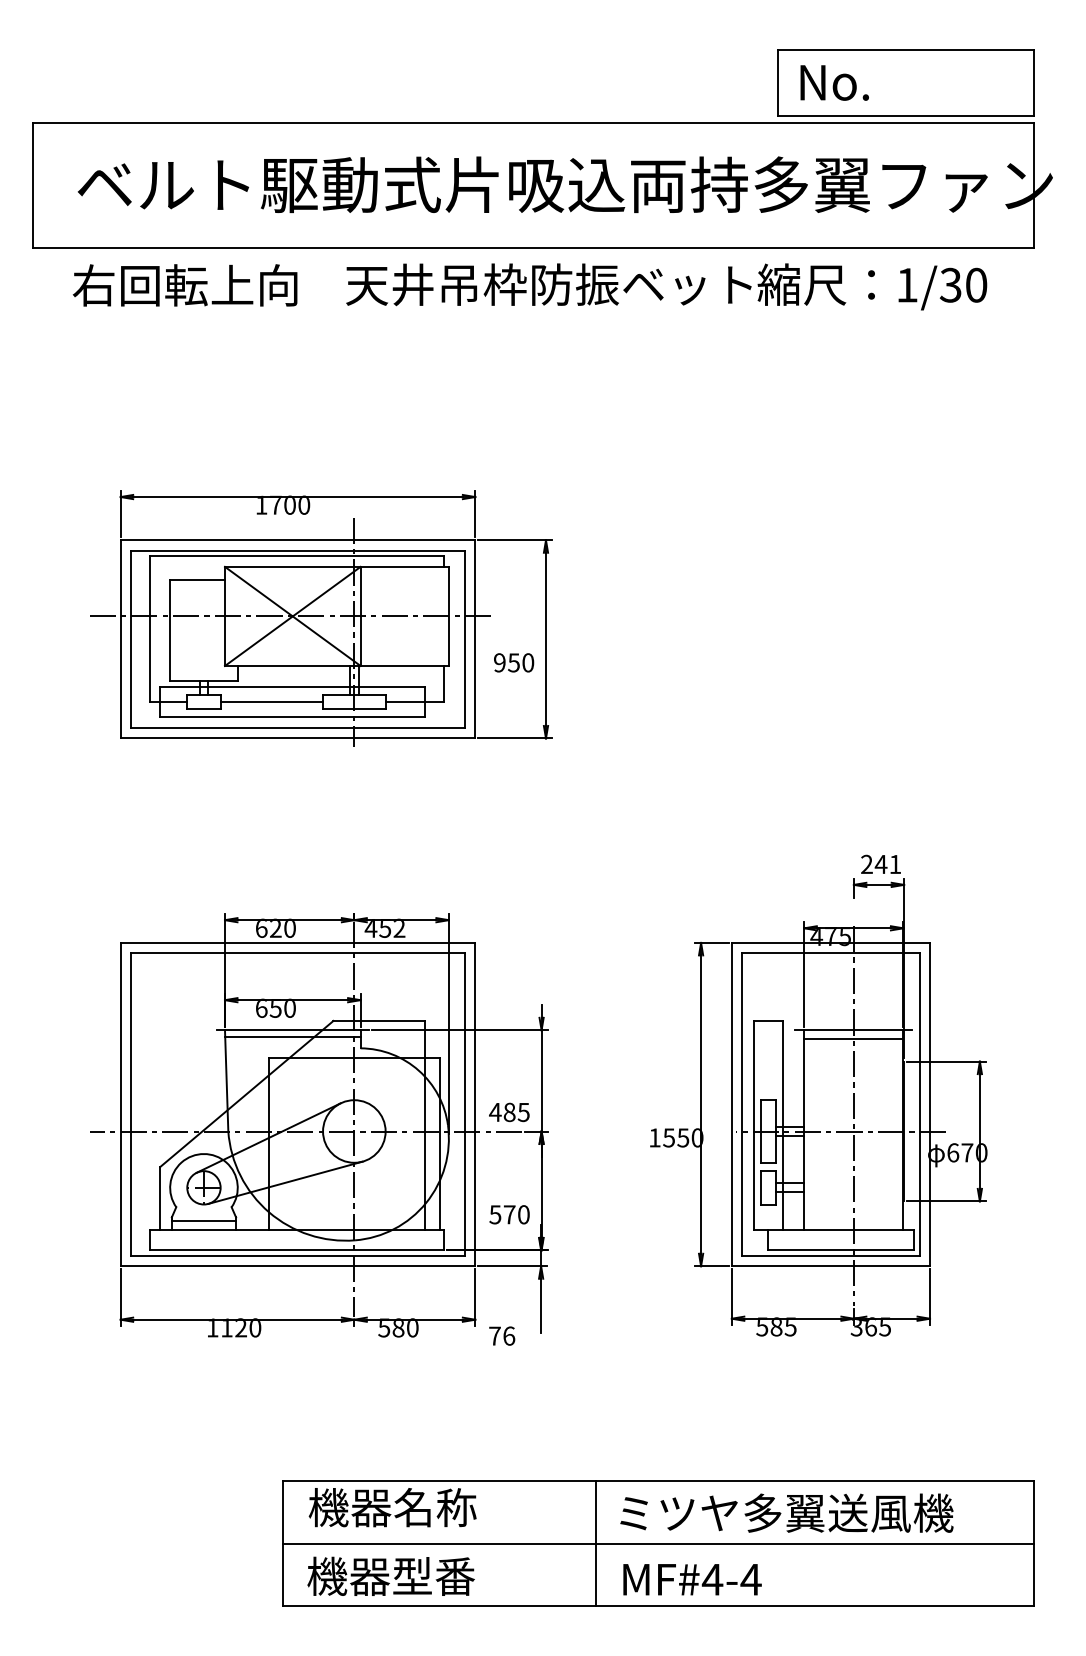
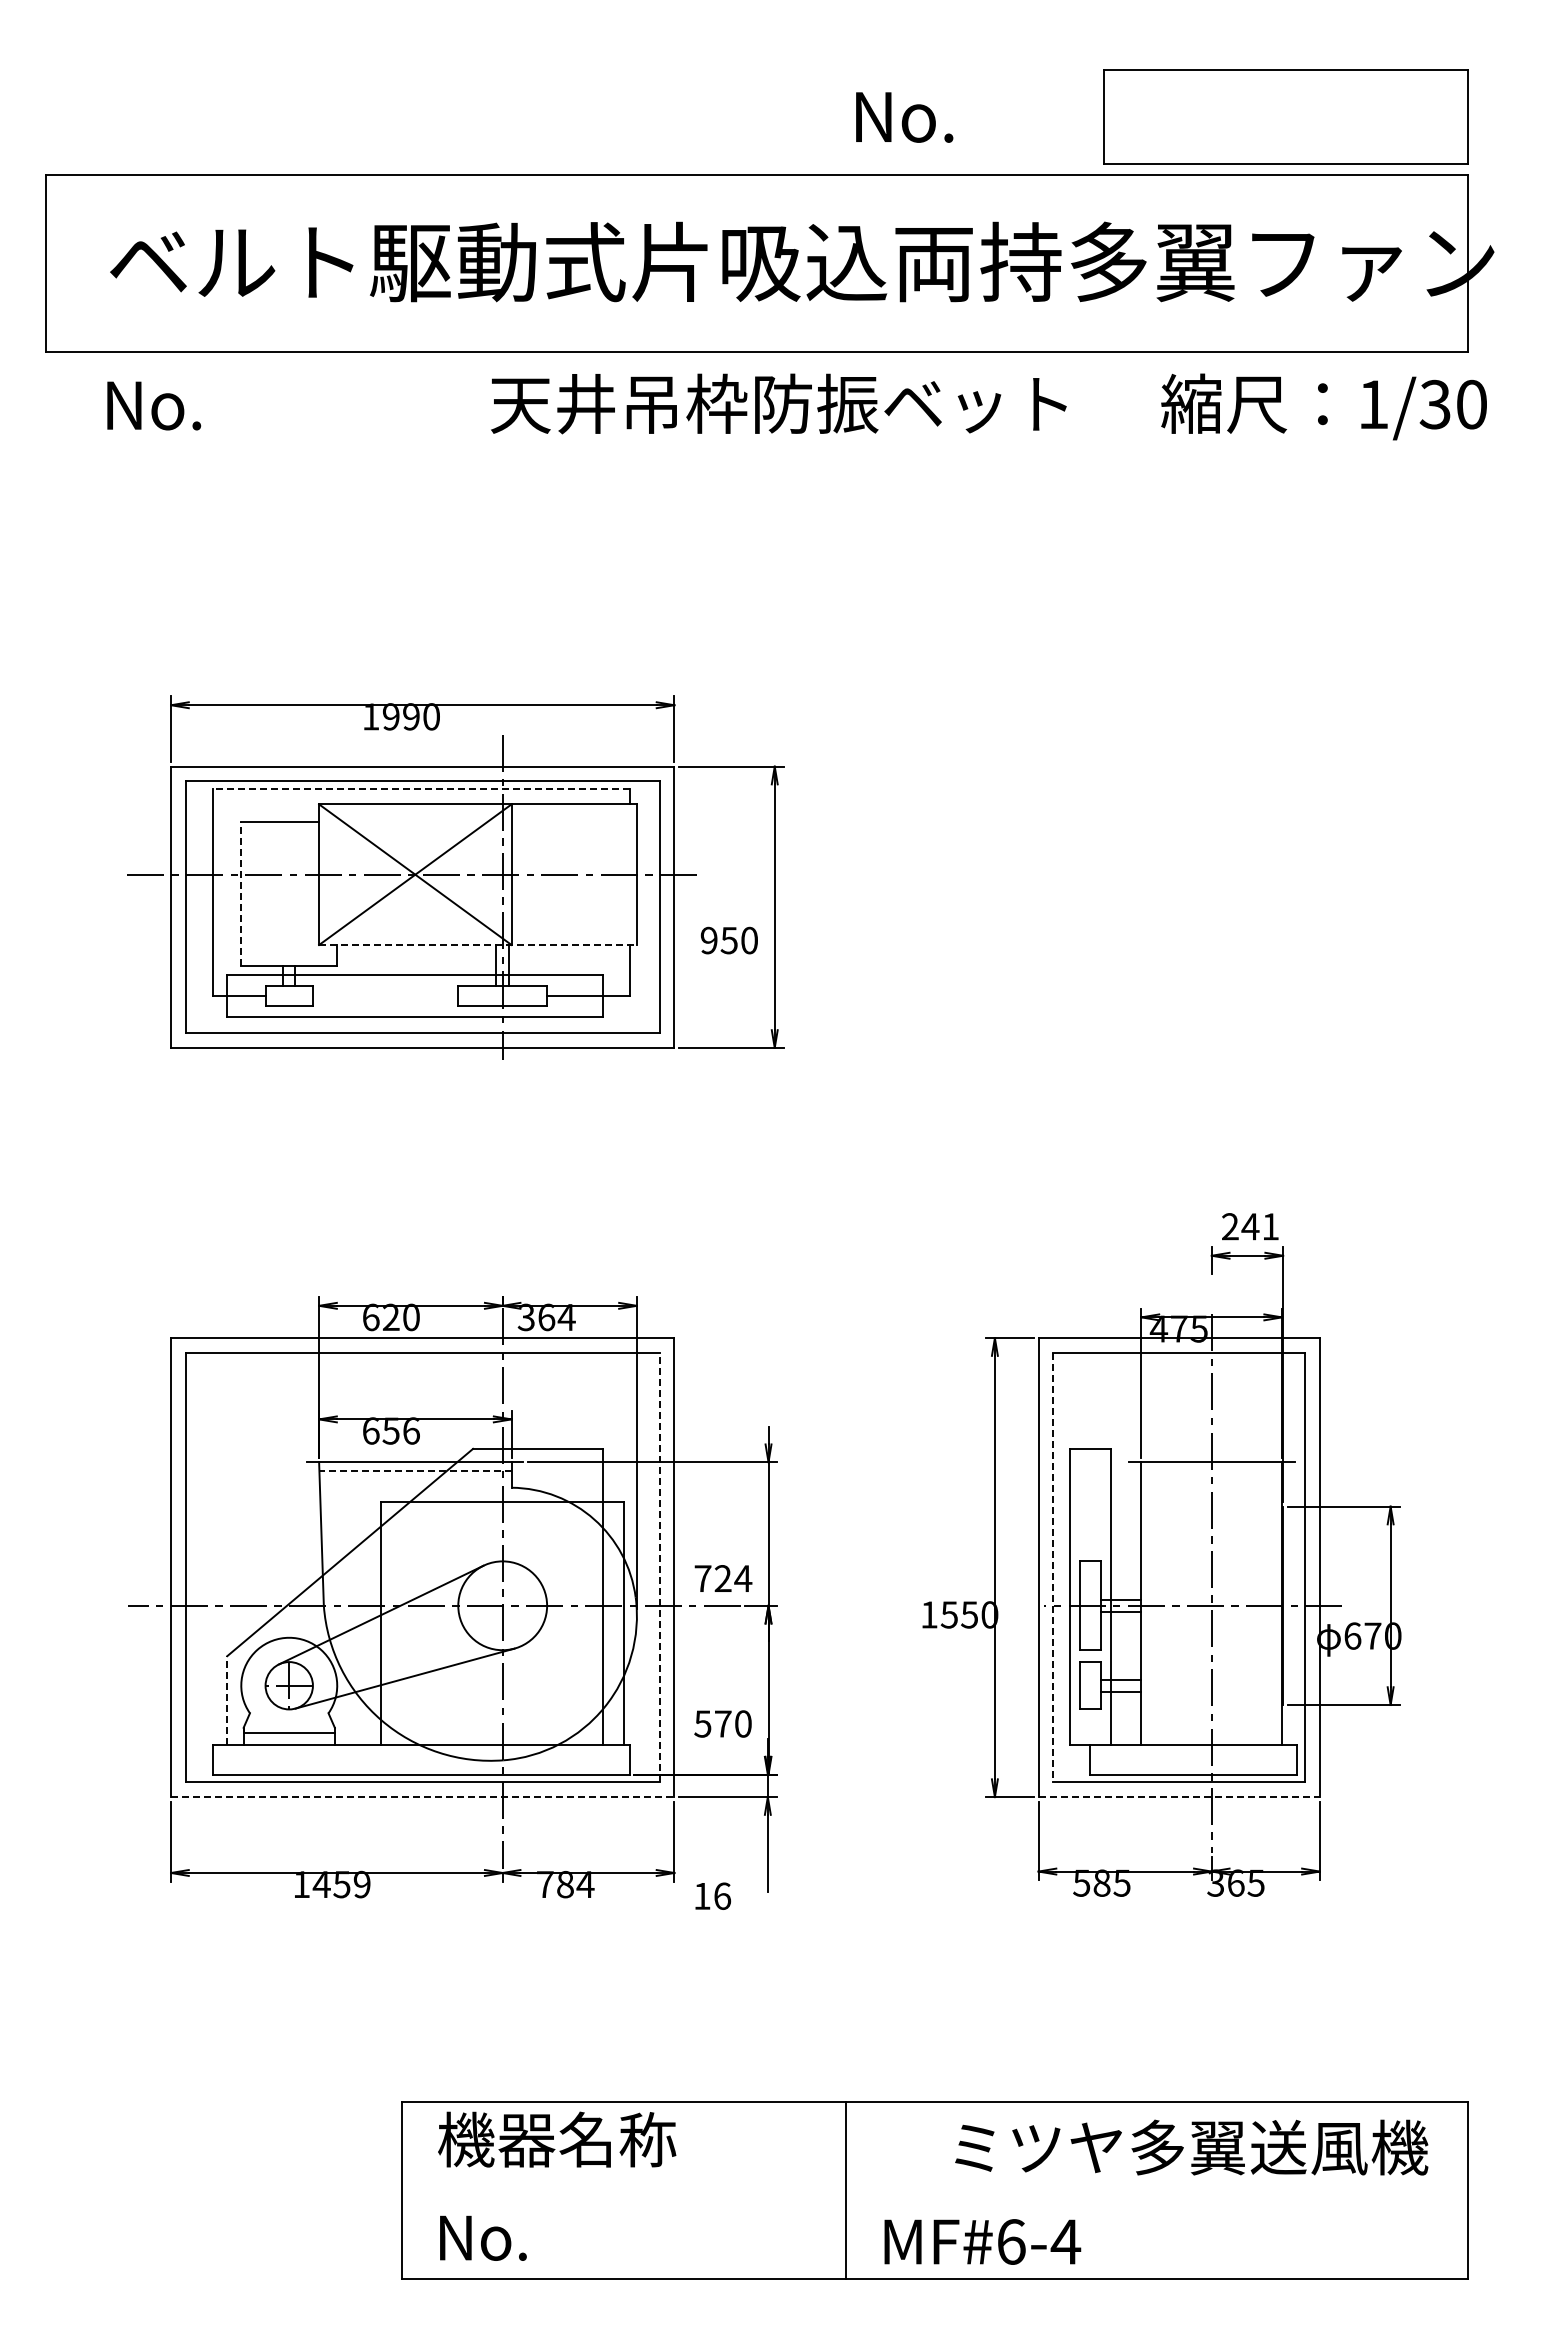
text: (834, 82) -> (904, 117), moved
text: (185, 285) -> (262, 404), 右回転上向 -> No.
text: (872, 286) -> (1323, 406), moved
text: (283, 504) -> (401, 716), 1700 -> 1990
line: (297, 556) -> (421, 789), solid -> dashed
line: (170, 630) -> (241, 894), solid -> dashed
line: (337, 666) -> (478, 945), solid -> dashed
line: (271, 702) -> (385, 996), removed
text: (385, 928) -> (546, 1317), 452 -> 364
text: (290, 1007) -> (411, 1430), 650 -> 656
line: (292, 1036) -> (415, 1471), solid -> dashed
line: (853, 1038) -> (1211, 1474), removed
line: (464, 1104) -> (659, 1567), solid -> dashed
line: (742, 1104) -> (1053, 1567), solid -> dashed
text: (509, 1112) -> (722, 1578), 485 -> 724
line: (160, 1198) -> (227, 1700), solid -> dashed
line: (297, 1266) -> (422, 1797), solid -> dashed
line: (831, 1266) -> (1179, 1797), solid -> dashed
text: (240, 1327) -> (341, 1884), 1120 -> 1459
text: (398, 1327) -> (565, 1884), 580 -> 784
text: (495, 1336) -> (702, 1896), 76 -> 16
text: (786, 1513) -> (1191, 2147), moved
line: (658, 1543) -> (934, 2190), removed
text: (391, 1576) -> (555, 2237), 機器型番 -> No.
text: (712, 1579) -> (1011, 2241), MF#4-4 -> MF#6-4

